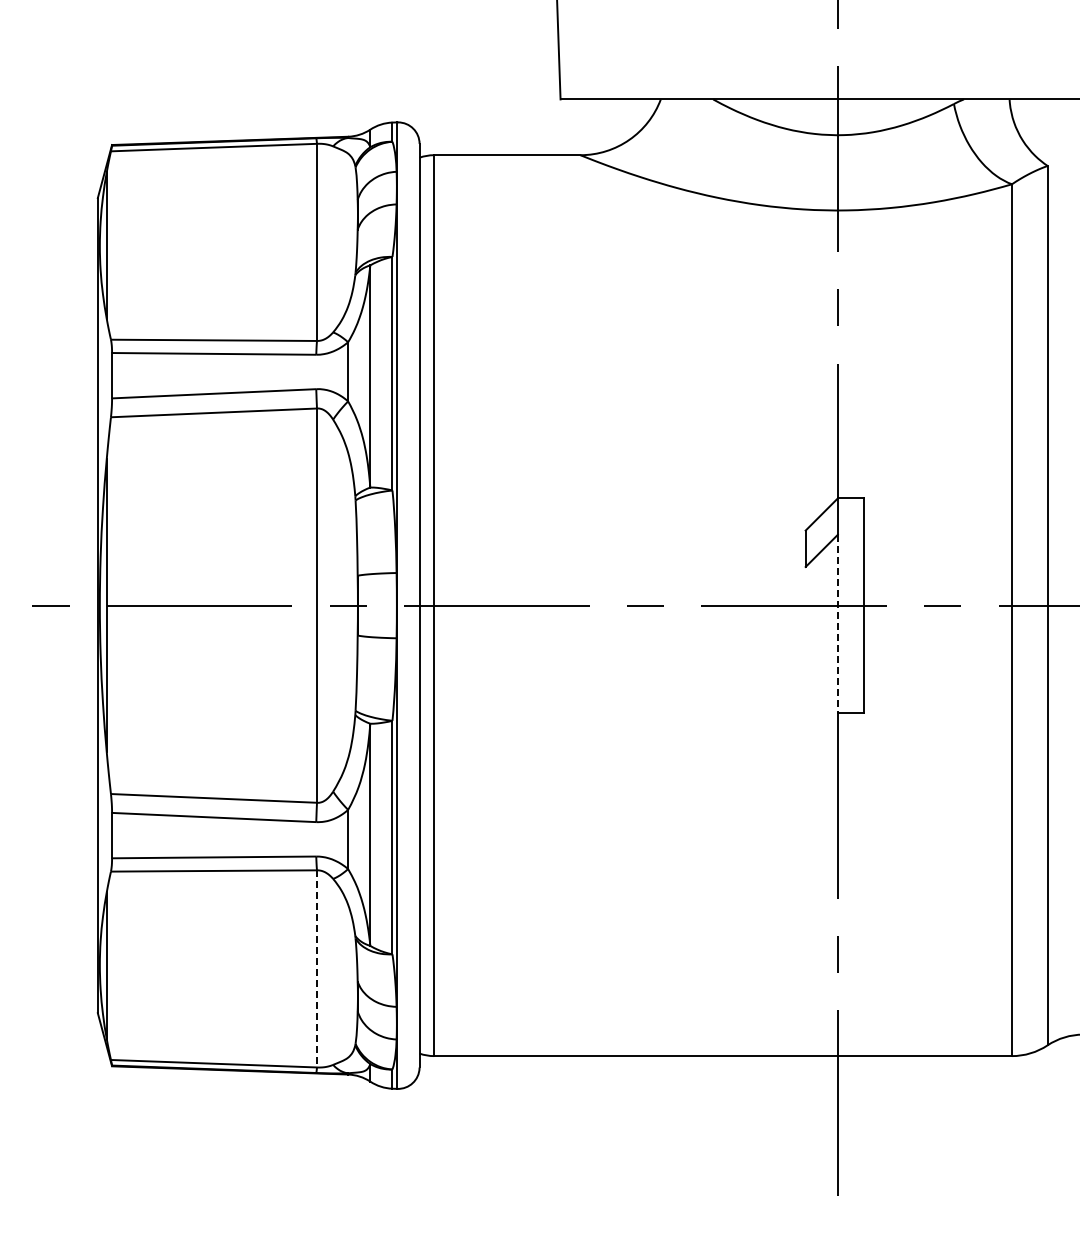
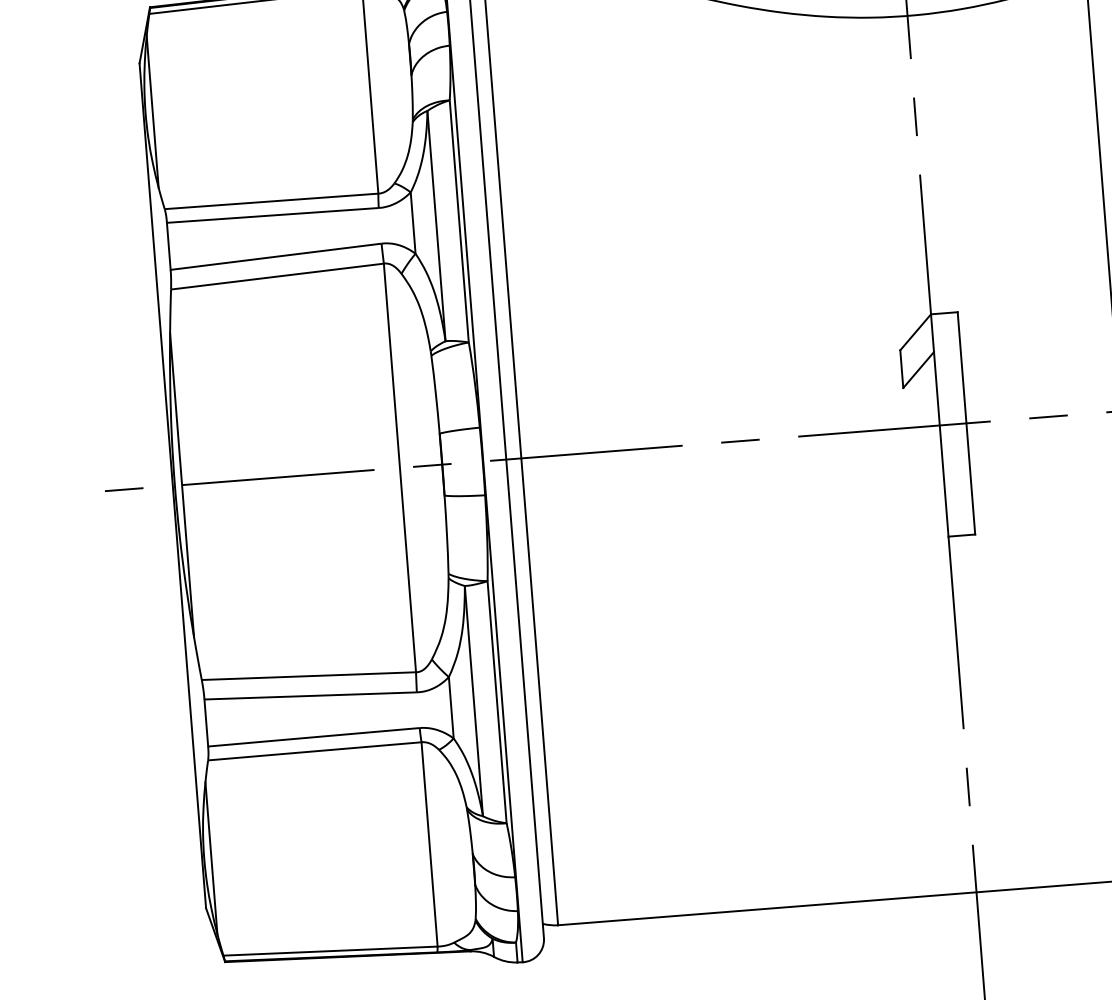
line: (837, 624) -> (940, 445), dashed -> solid
line: (317, 968) -> (430, 843), dashed -> solid

